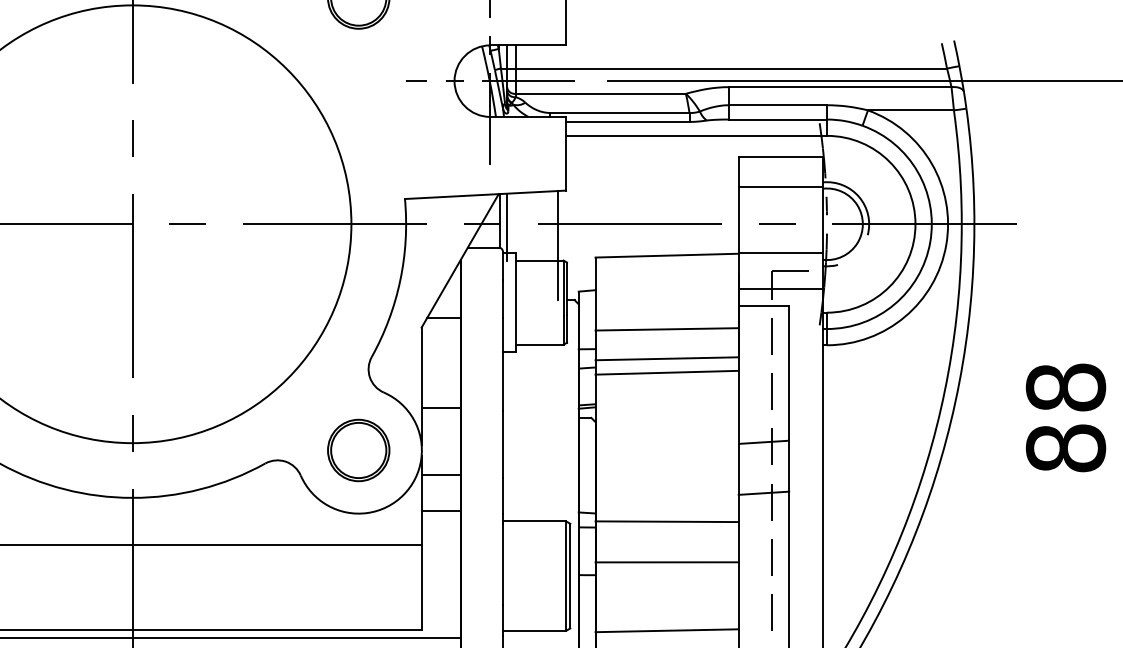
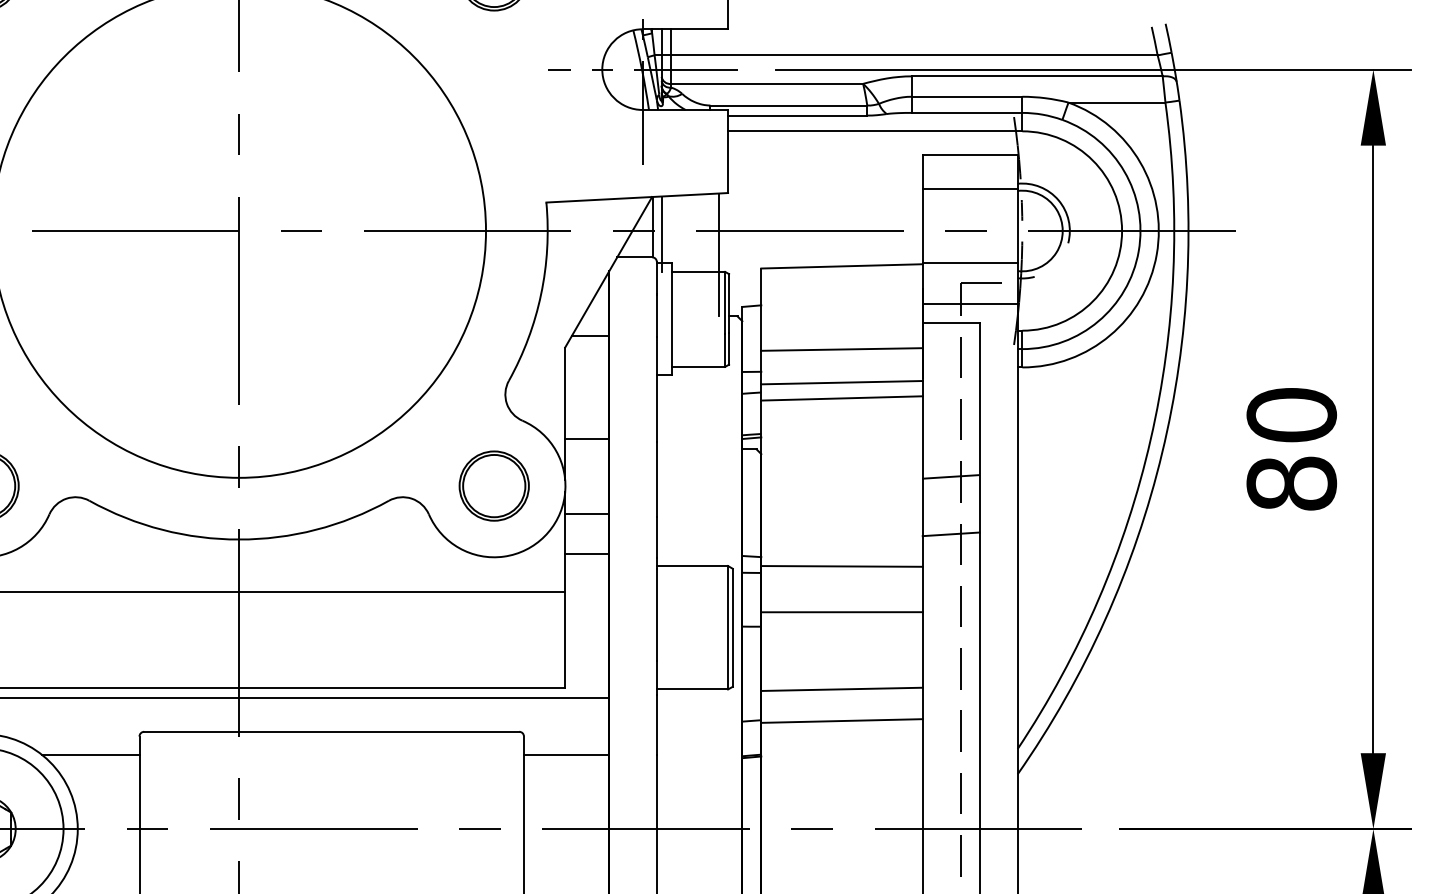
text: (1065, 387) -> (1291, 415), 88 -> 80

